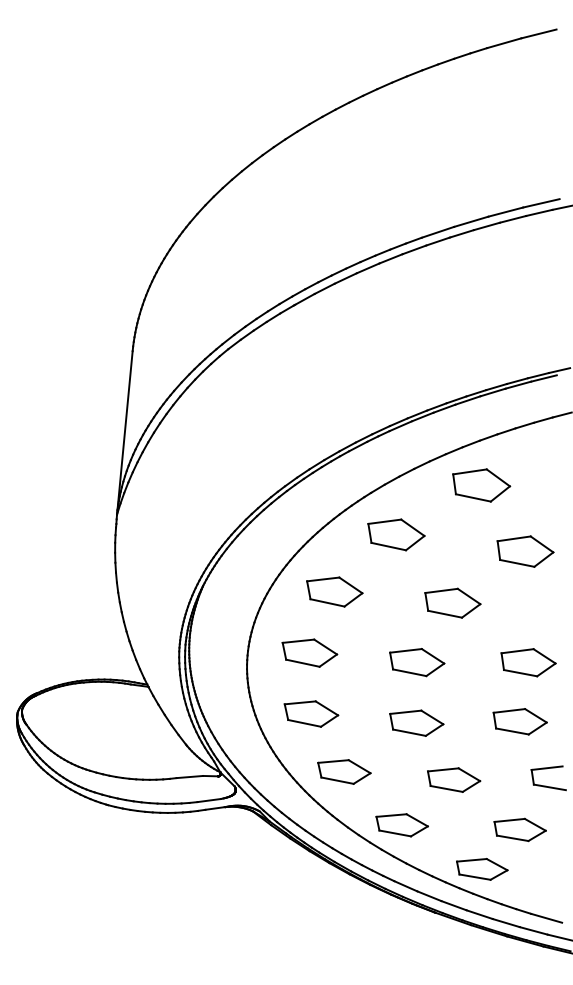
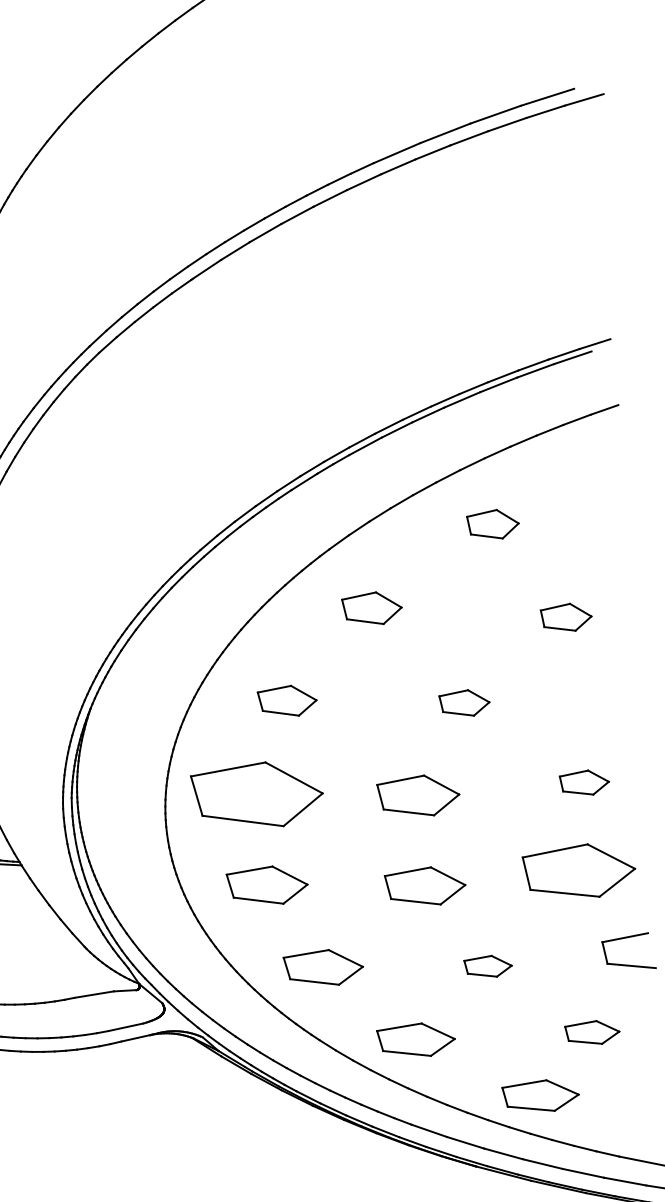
part: (481, 485) -> (492, 524), size x0.6
part: (396, 534) -> (372, 608), size x0.7
part: (525, 551) -> (566, 617), size x0.6
part: (334, 591) -> (286, 700), size x0.7
part: (452, 602) -> (464, 702), size x0.6
part: (309, 652) -> (257, 794), size x1.6
part: (528, 662) -> (584, 782), size x0.6
part: (519, 721) -> (578, 871), size x1.4
part: (454, 779) -> (488, 965), size x0.6
part: (519, 829) -> (591, 1032), size x0.7

